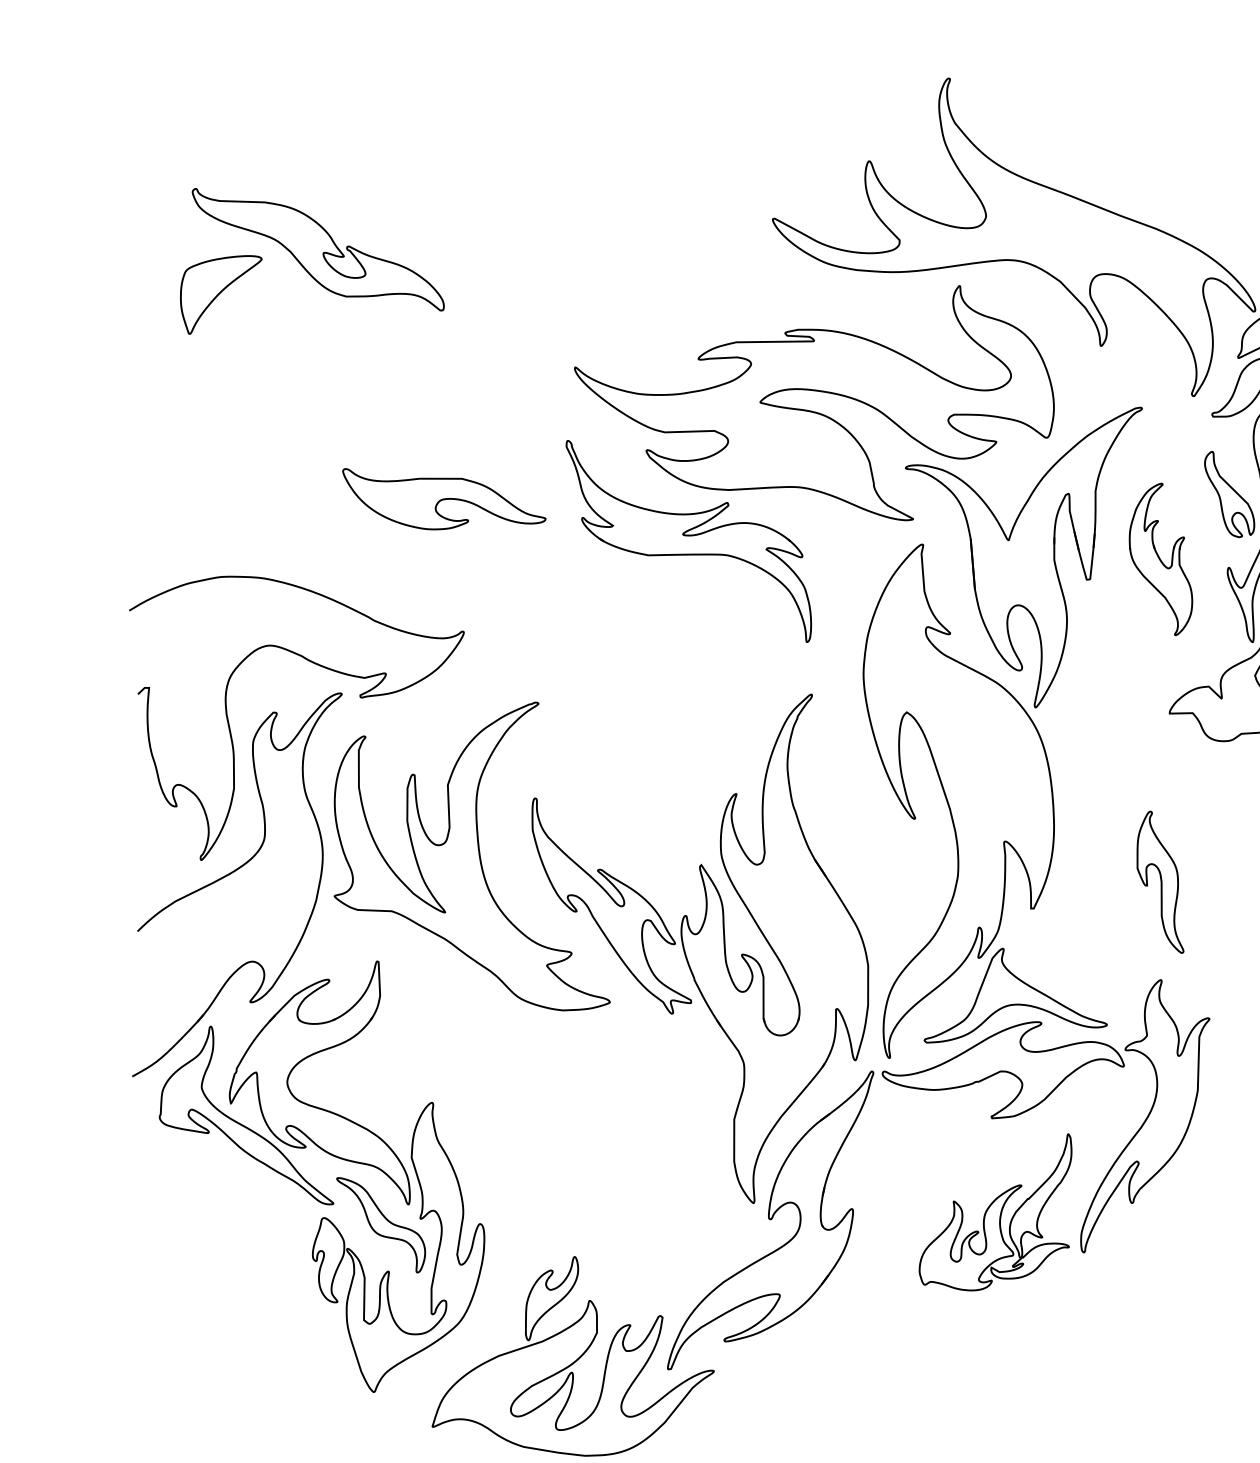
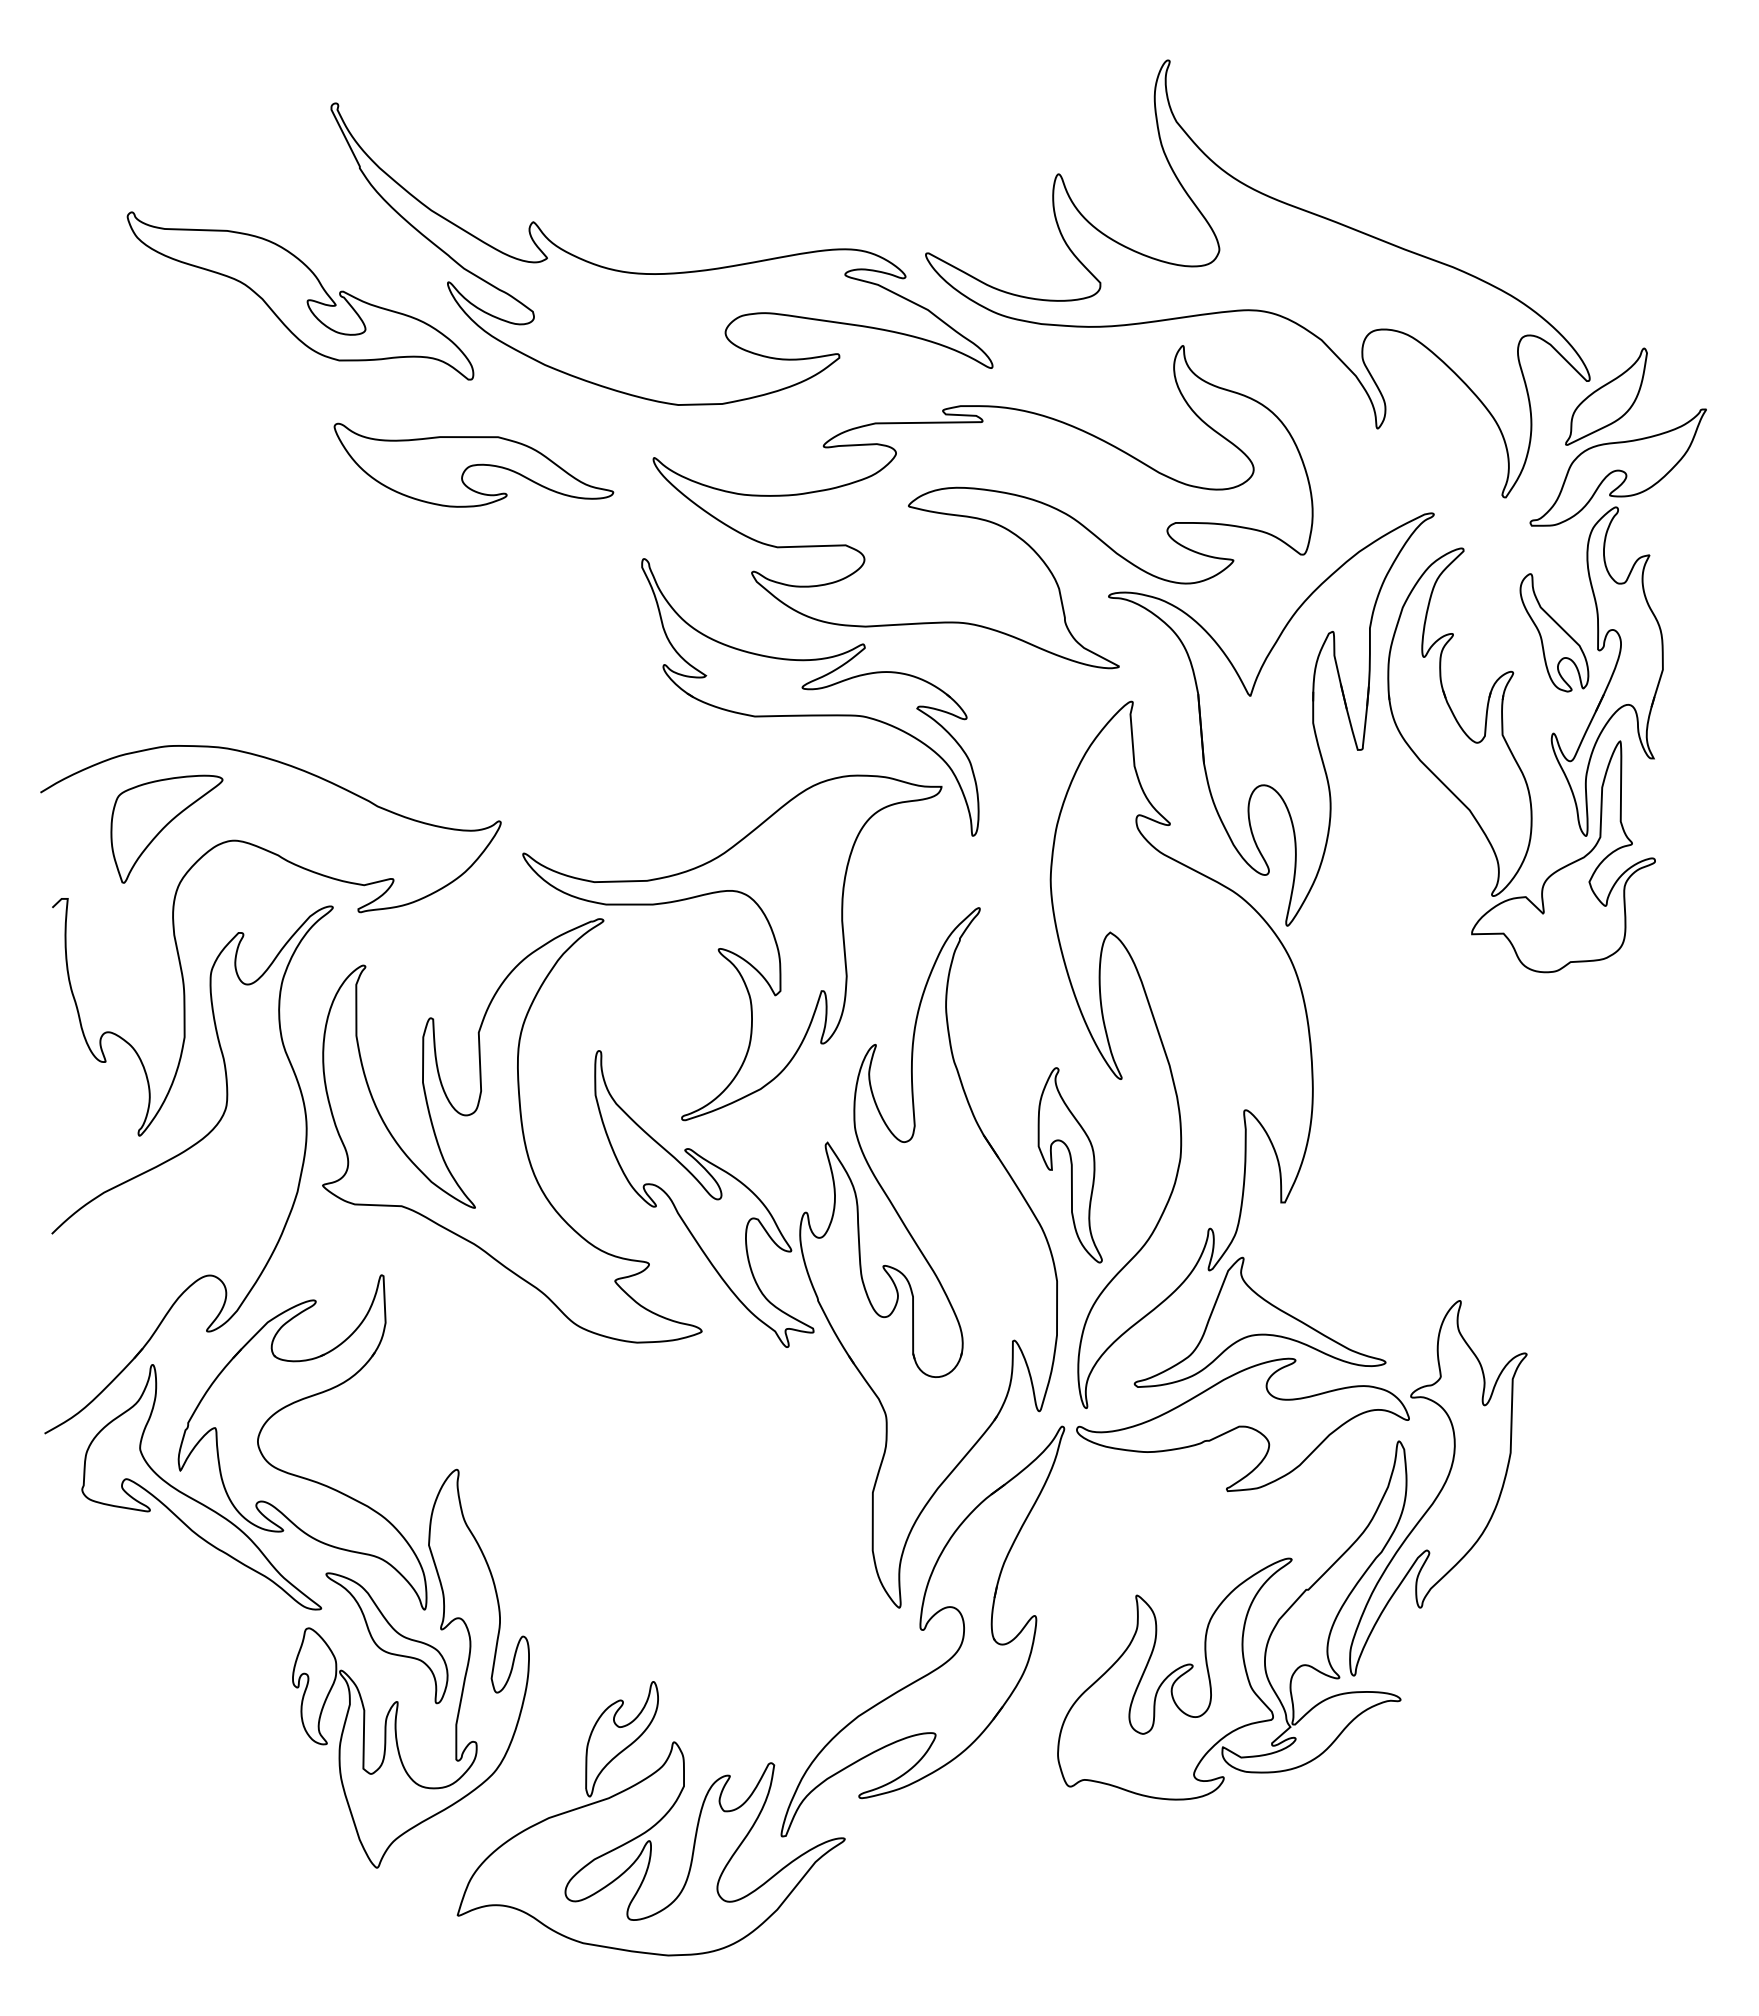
part: (584, 232) -> (666, 272), added
part: (220, 294) -> (166, 828), moved
part: (444, 498) -> (473, 464), moved
part: (1160, 558) -> (1459, 721), size x1.67
part: (632, 723) -> (732, 947), added
part: (1159, 882) -> (1069, 1165), moved
part: (995, 1212) -> (1232, 1620), size x1.67

